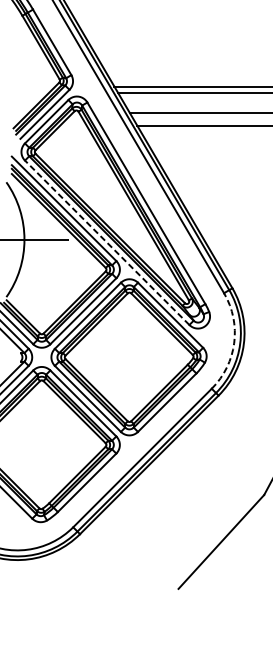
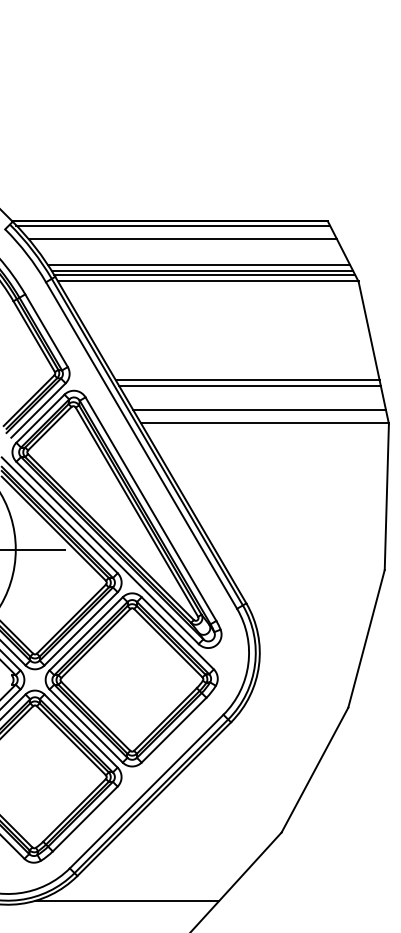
line: (107, 242) -> (107, 552), dashed -> solid
arc: (234, 343) -> (248, 664), dashed -> solid
line: (125, 556) -> (127, 900), added

